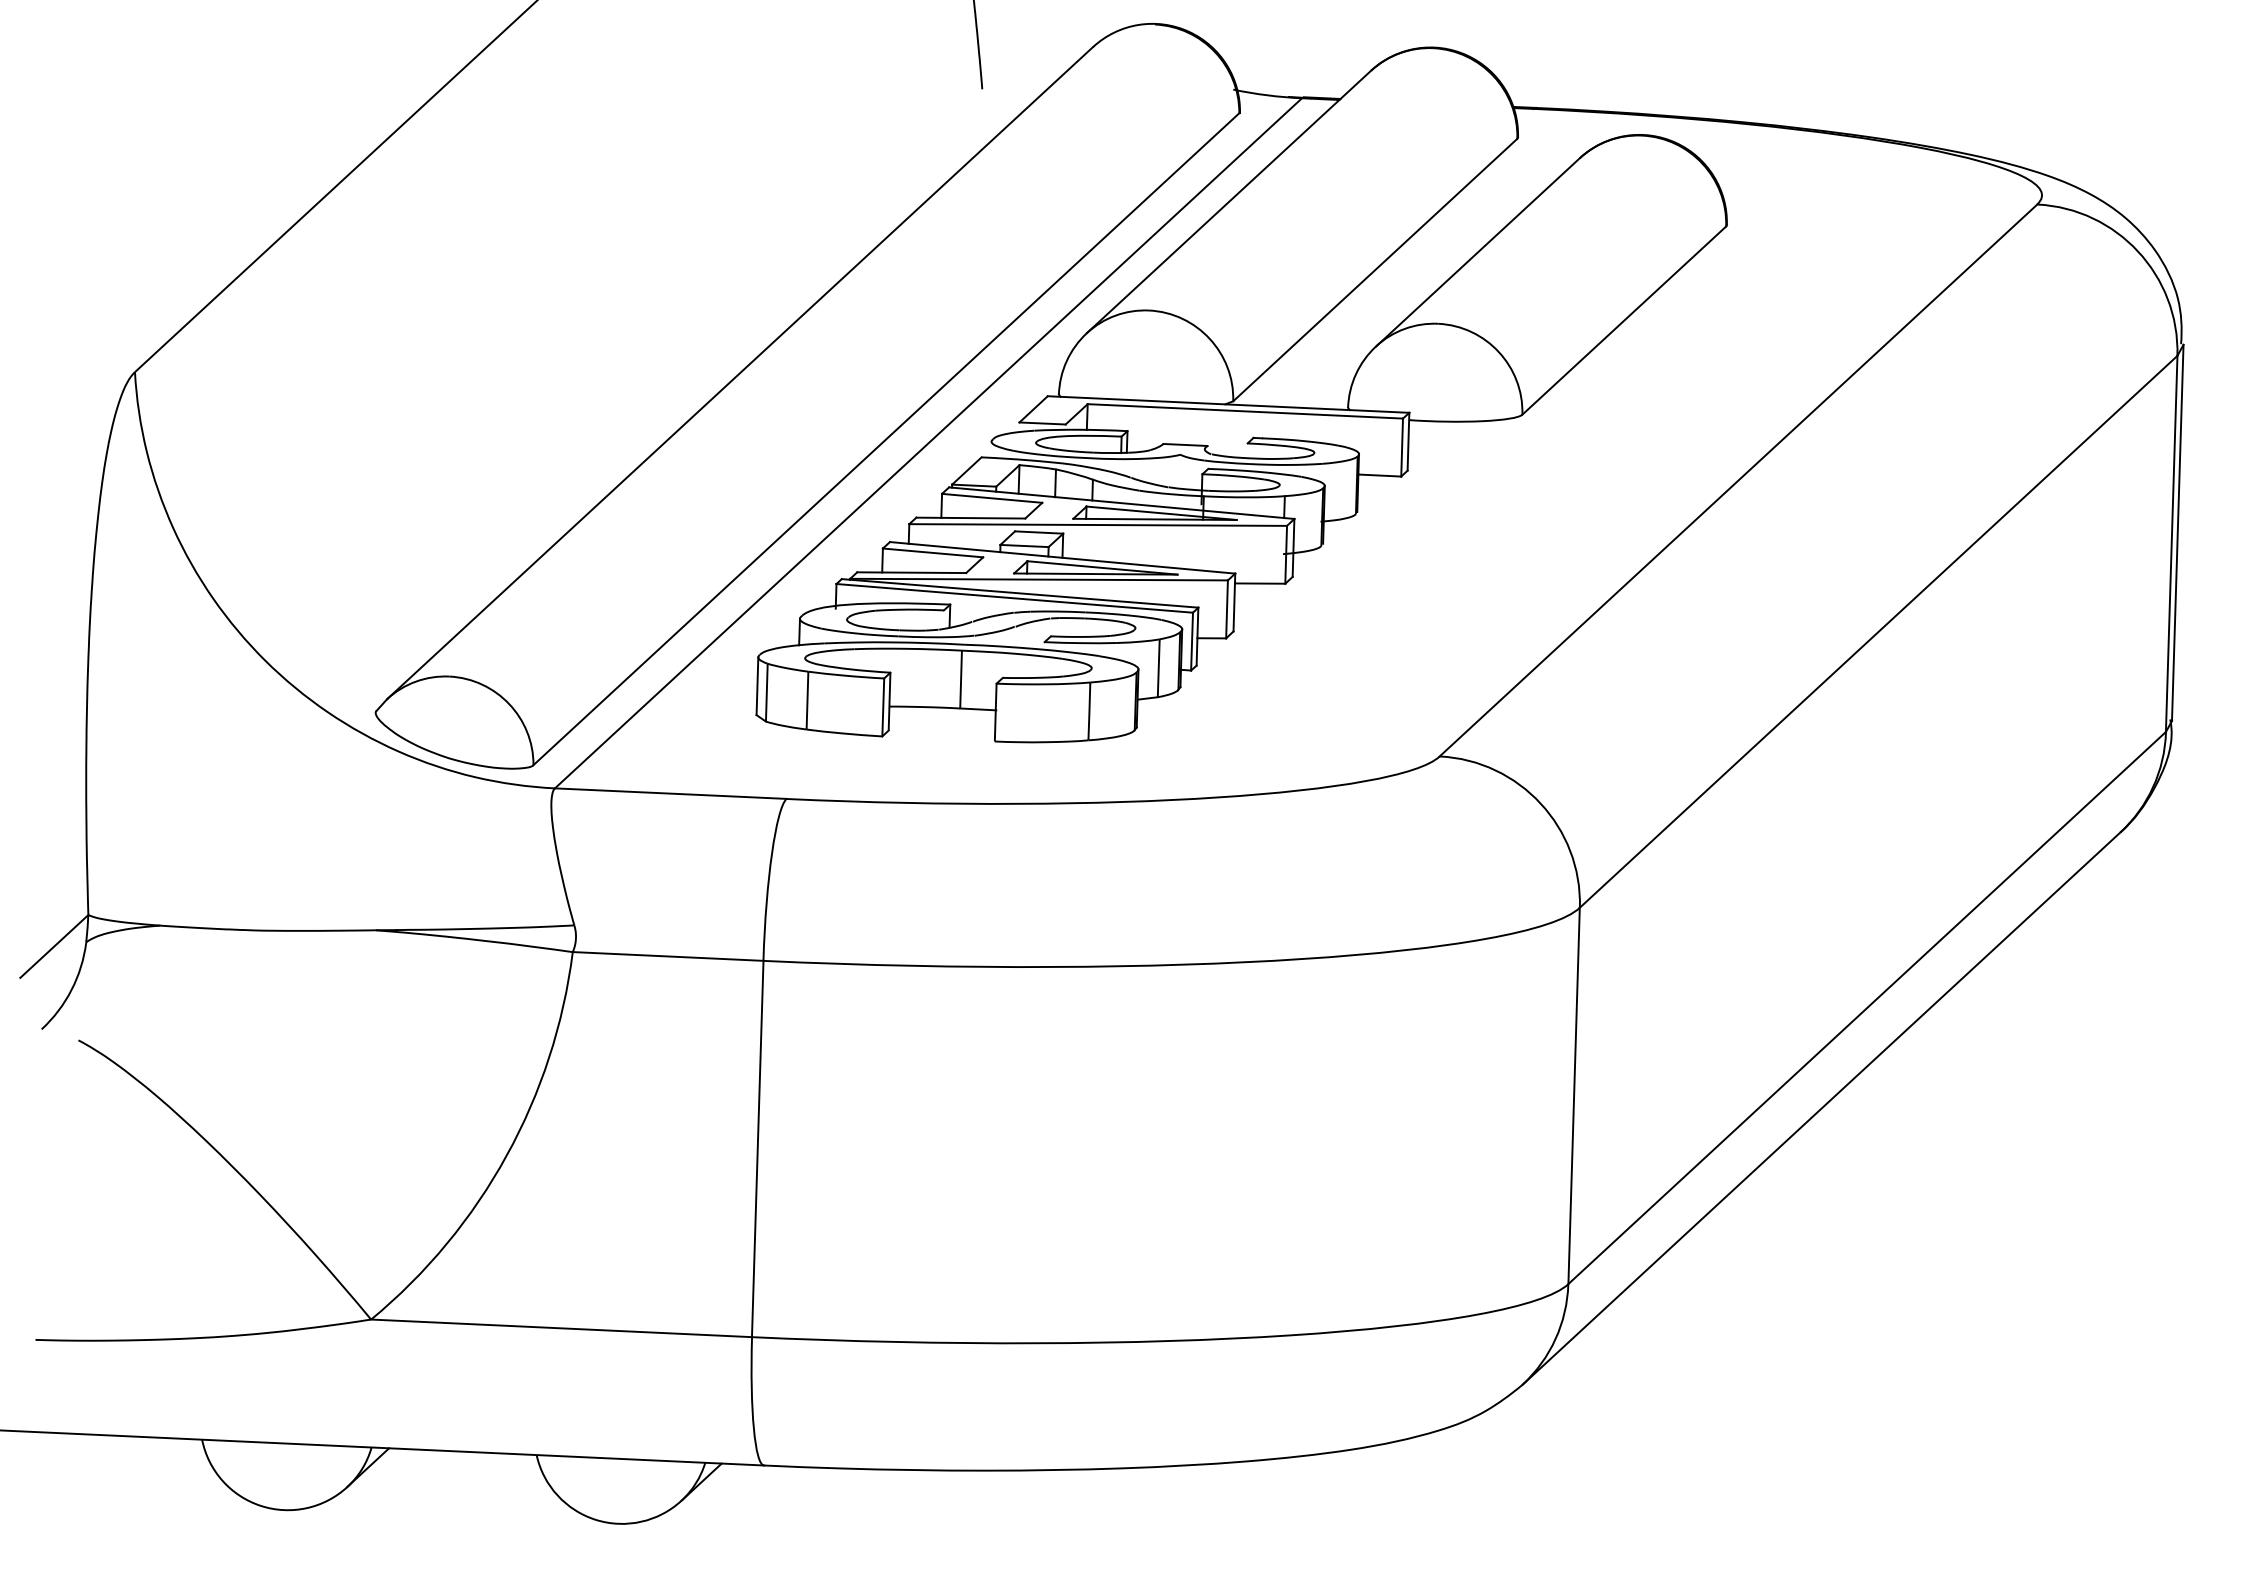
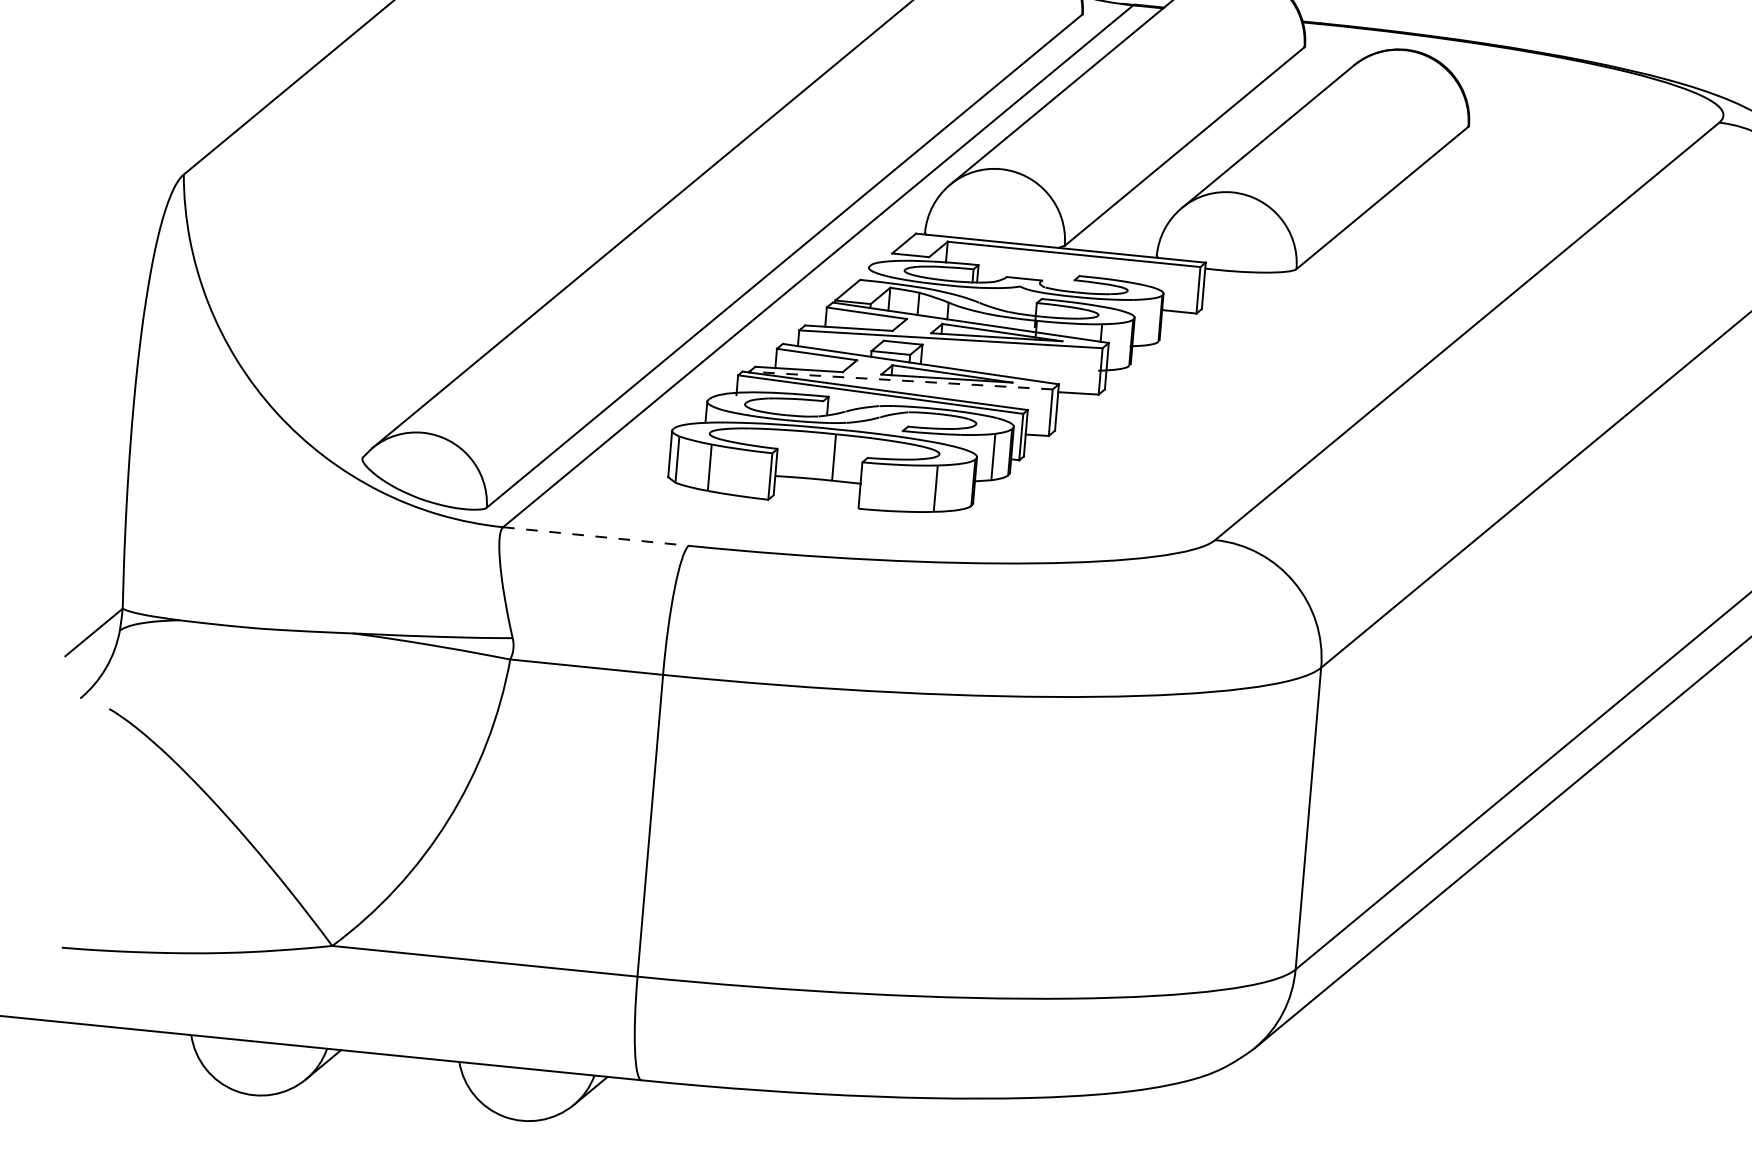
line: (1039, 579) -> (901, 380), solid -> dashed
line: (670, 793) -> (595, 536), solid -> dashed

